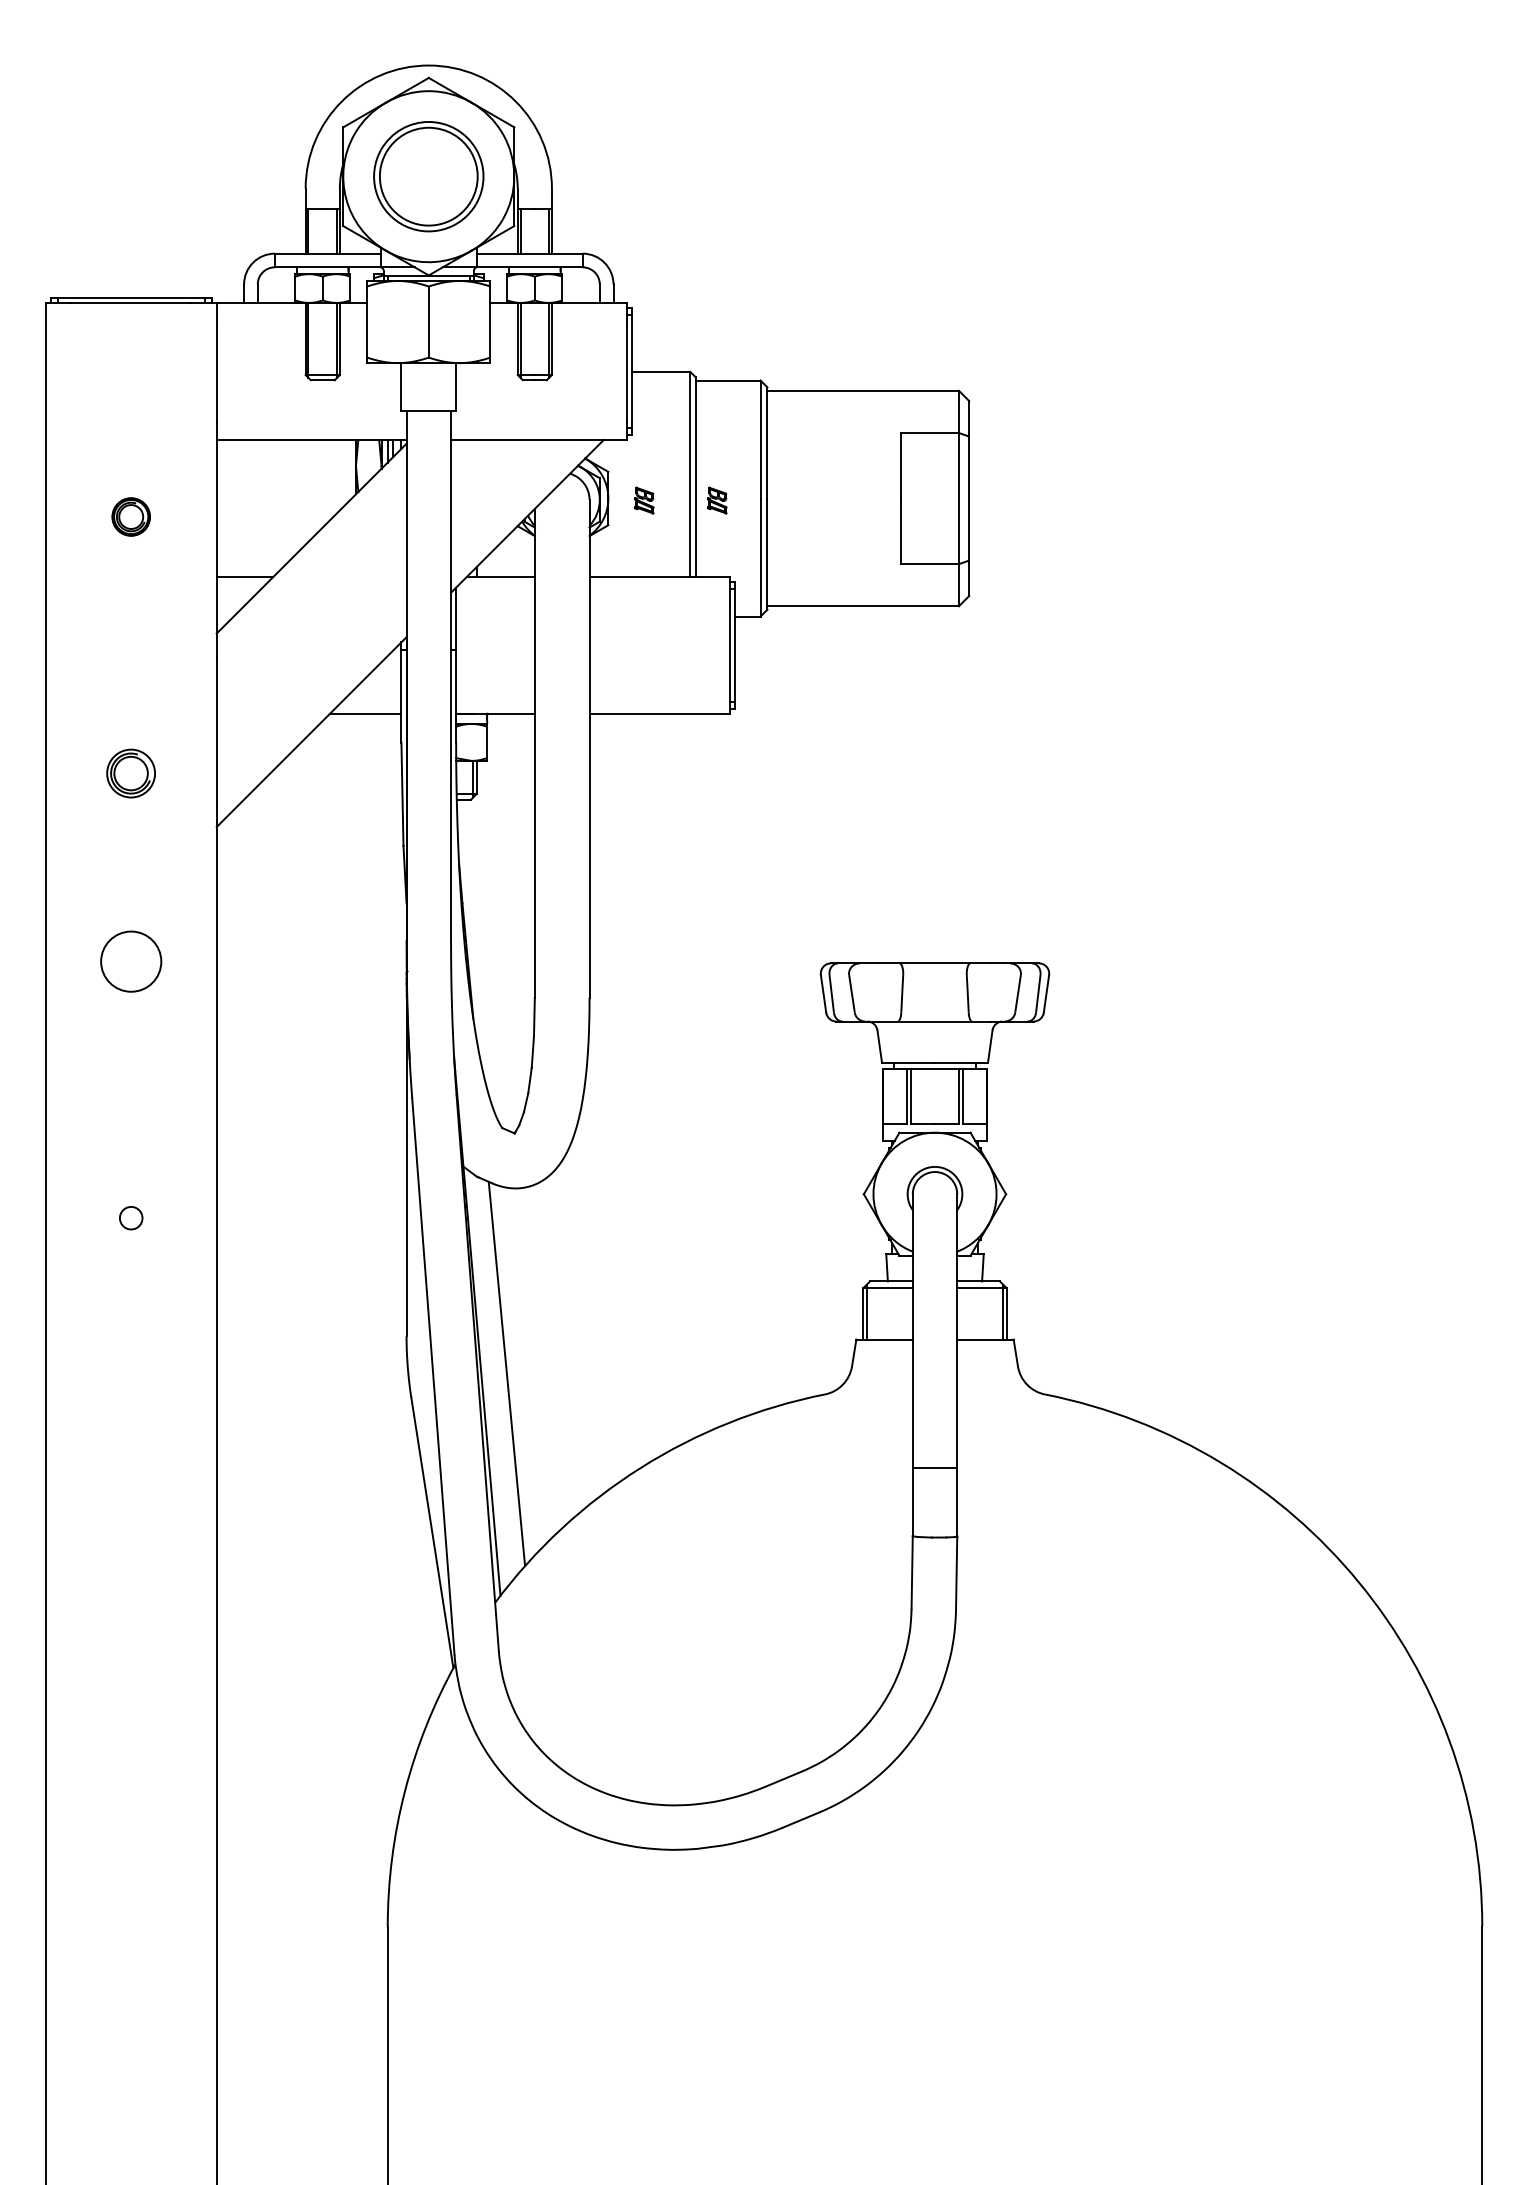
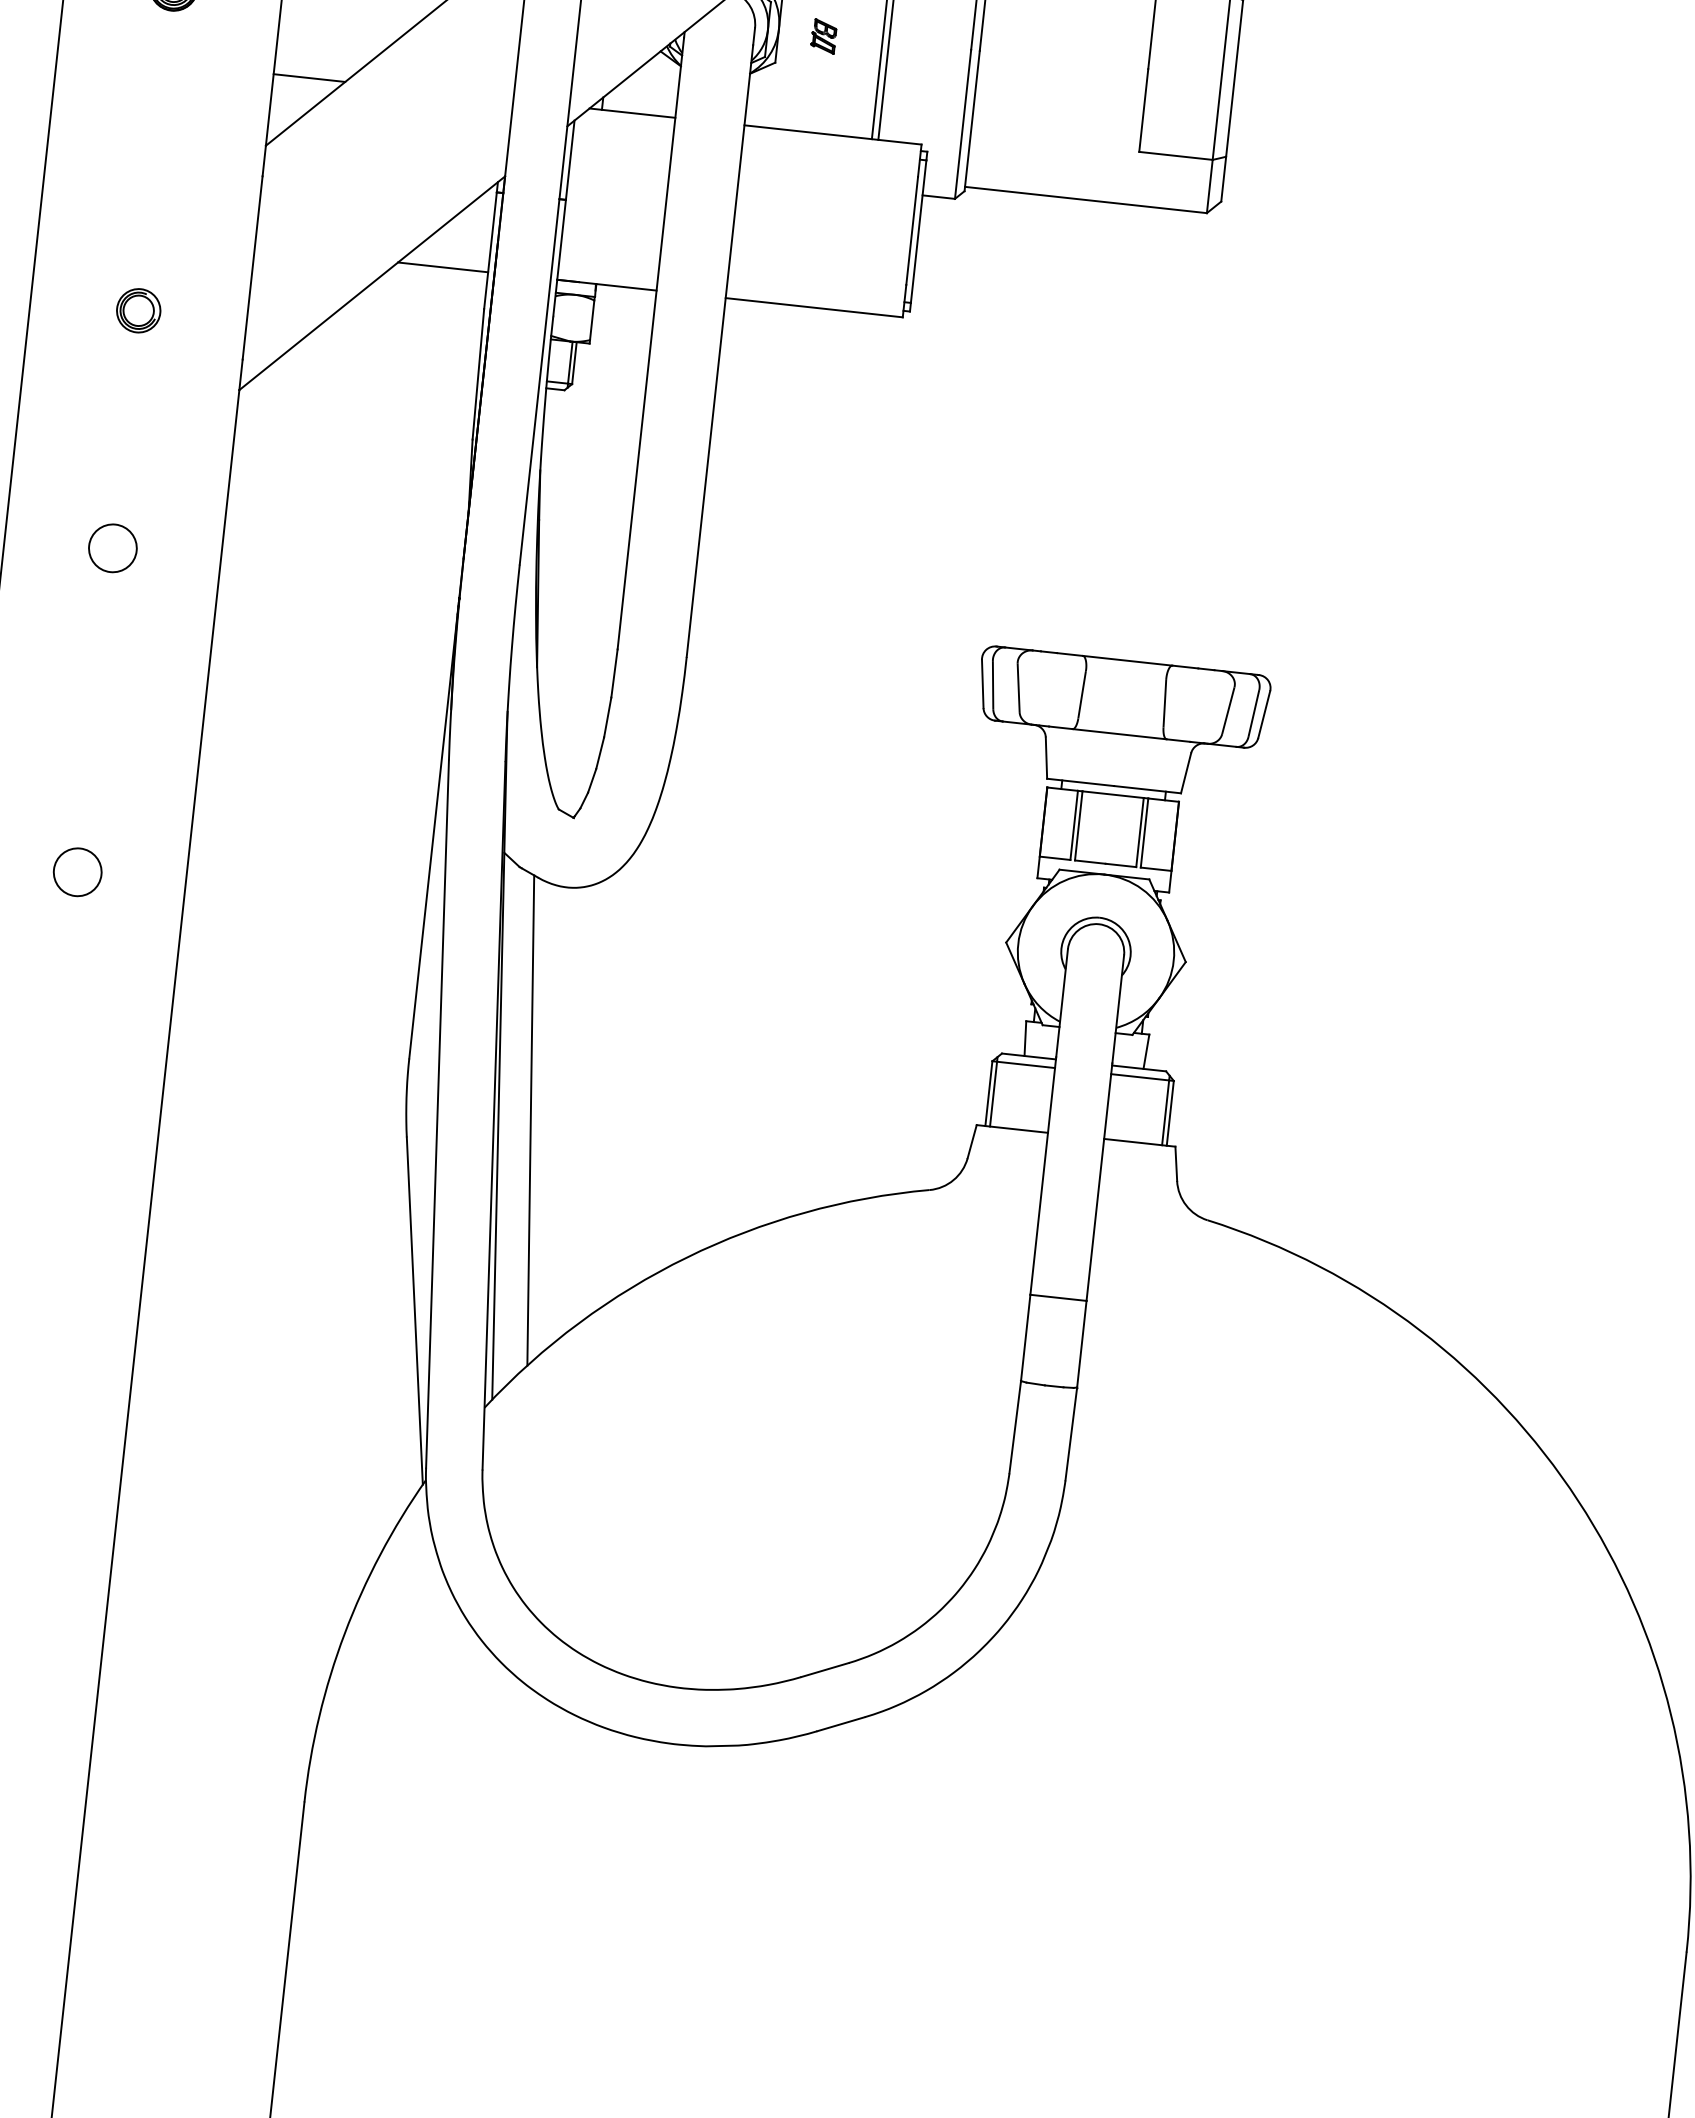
part: (717, 500) -> (916, 46), removed
part: (131, 773) -> (139, 310), size x0.71
circle: (131, 961) -> (113, 548), size x0.62
circle: (131, 1218) -> (78, 872), size x1.67

